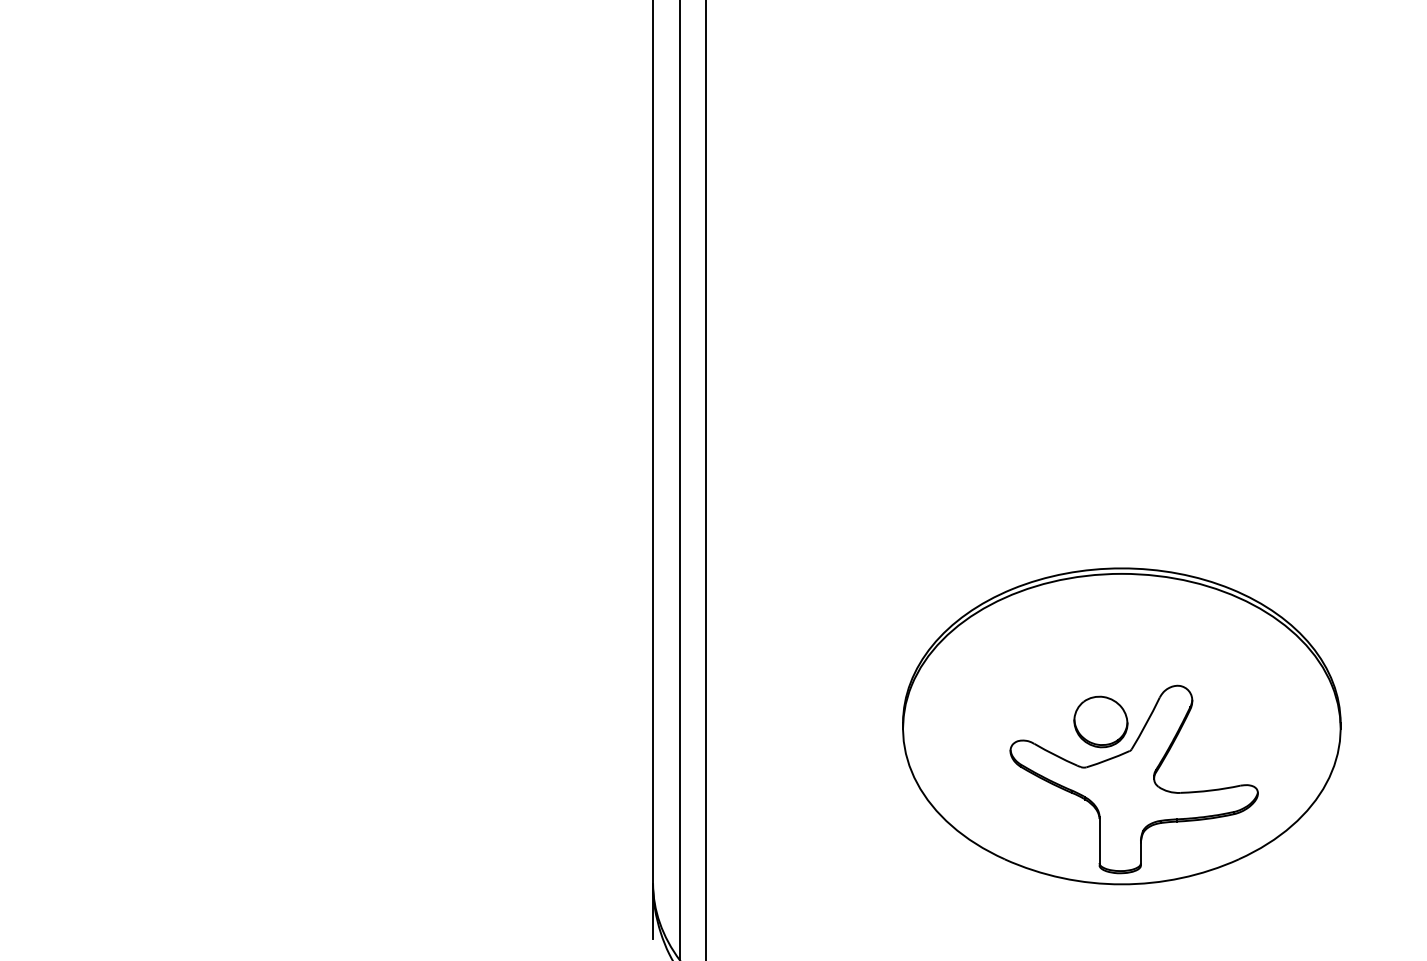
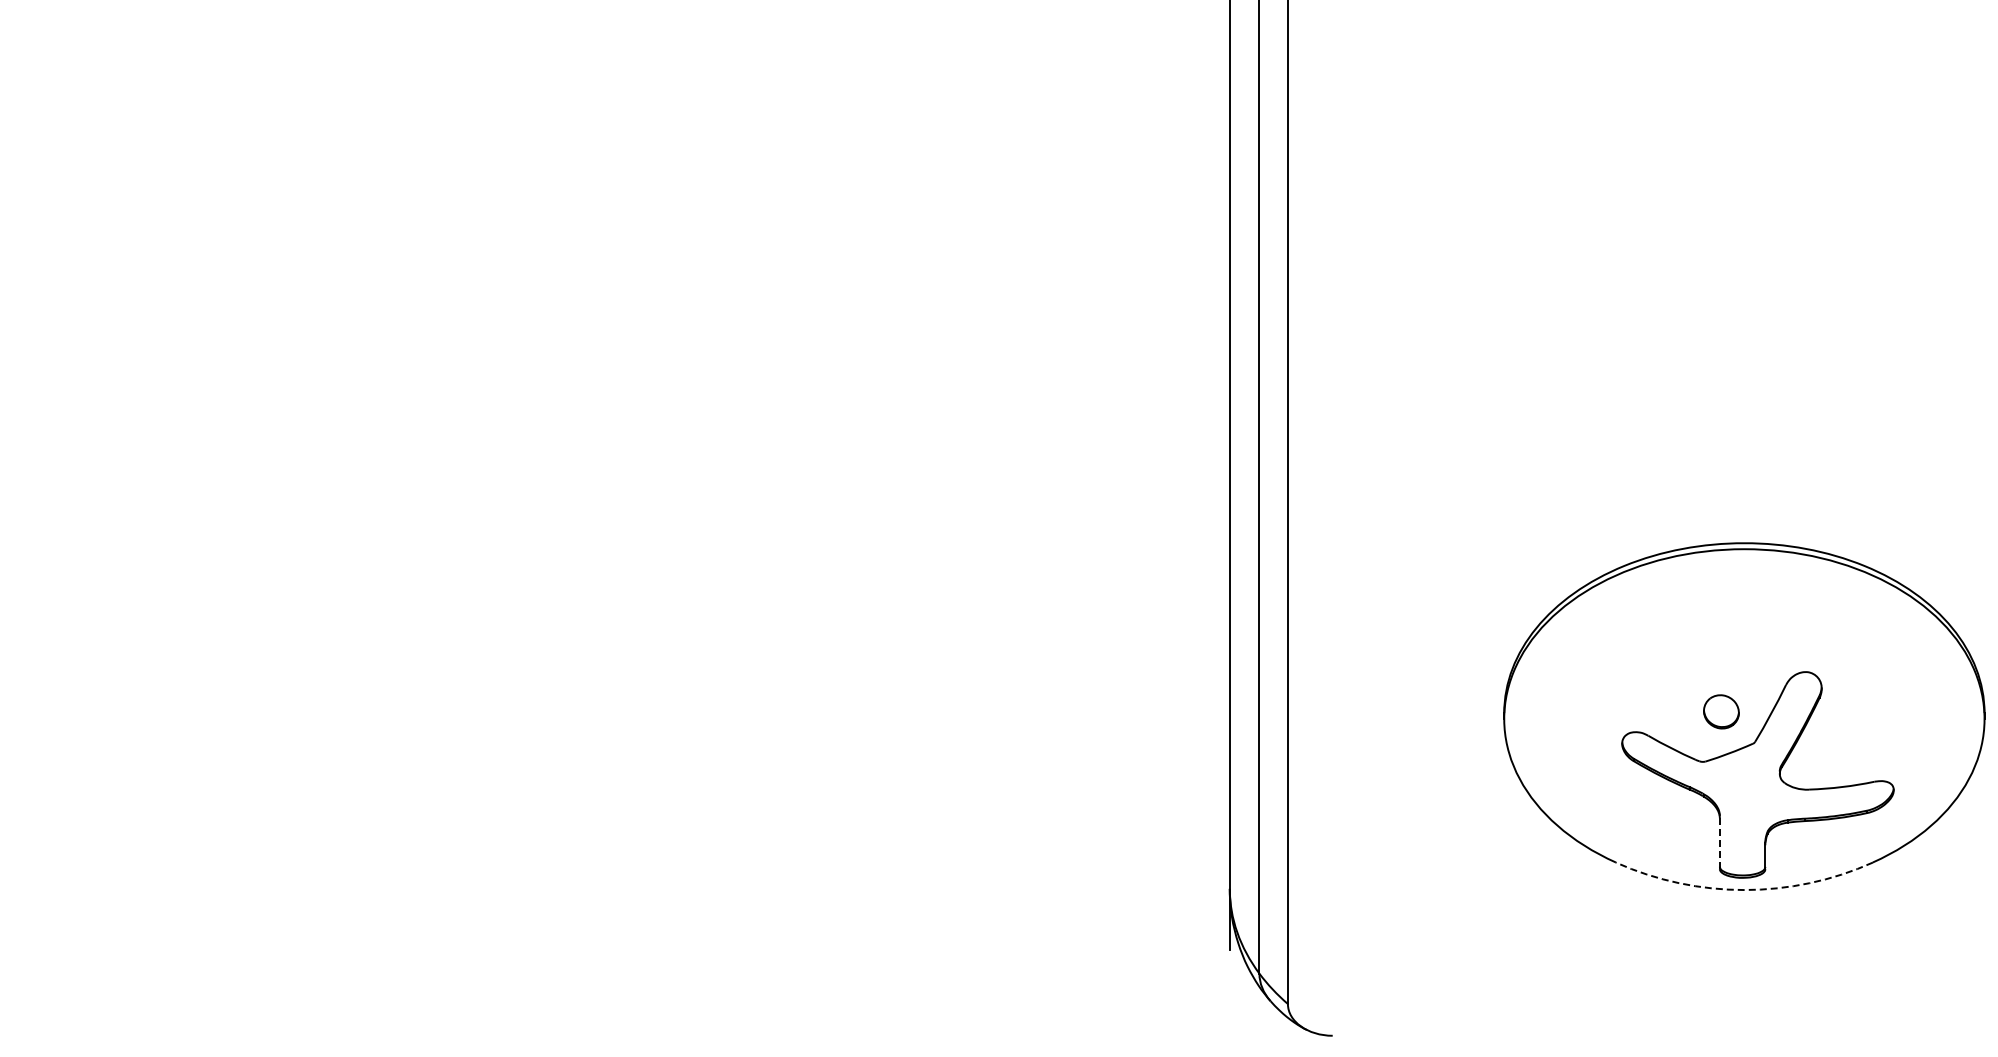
part: (1100, 721) -> (1721, 711), size x0.6
line: (1099, 841) -> (1719, 842), solid -> dashed
arc: (1121, 884) -> (1744, 890), solid -> dashed

